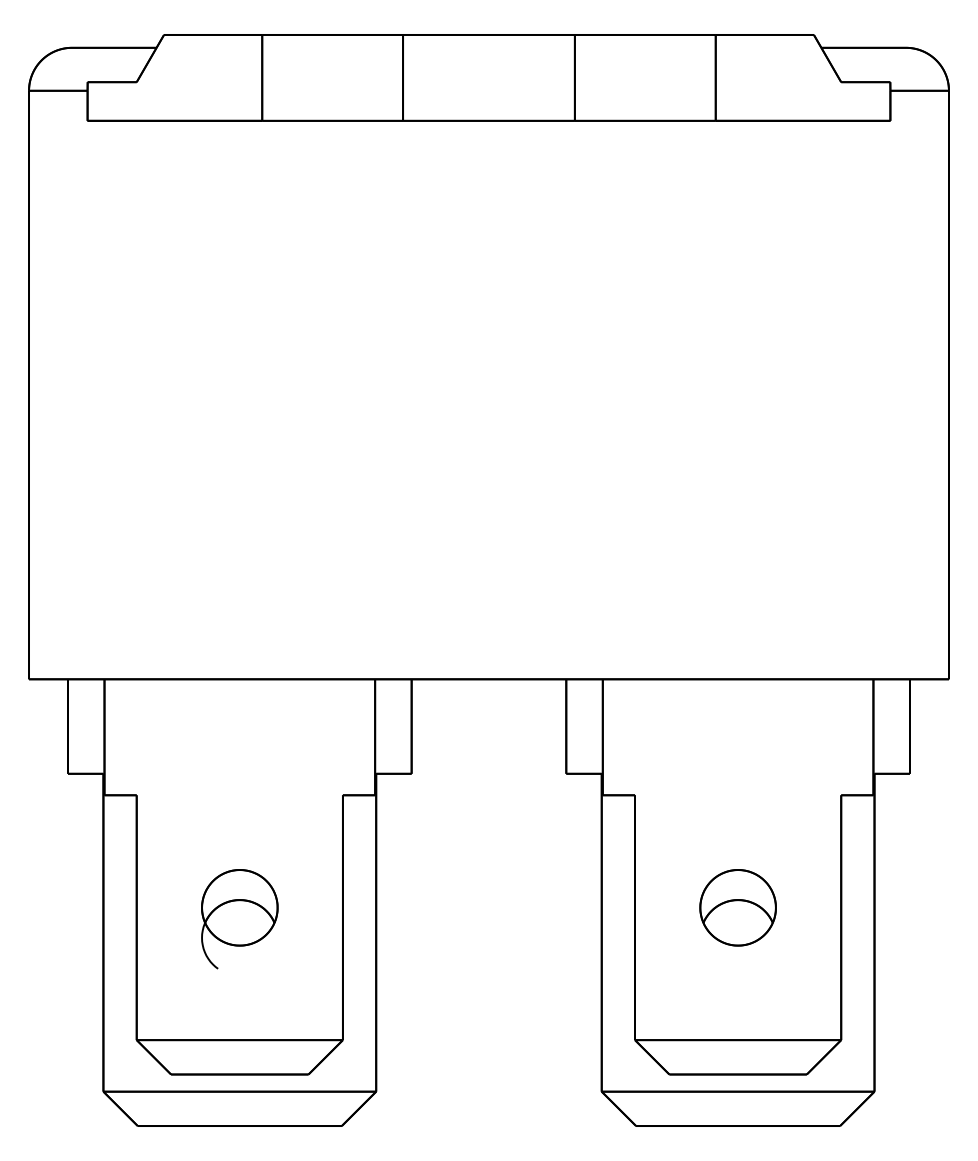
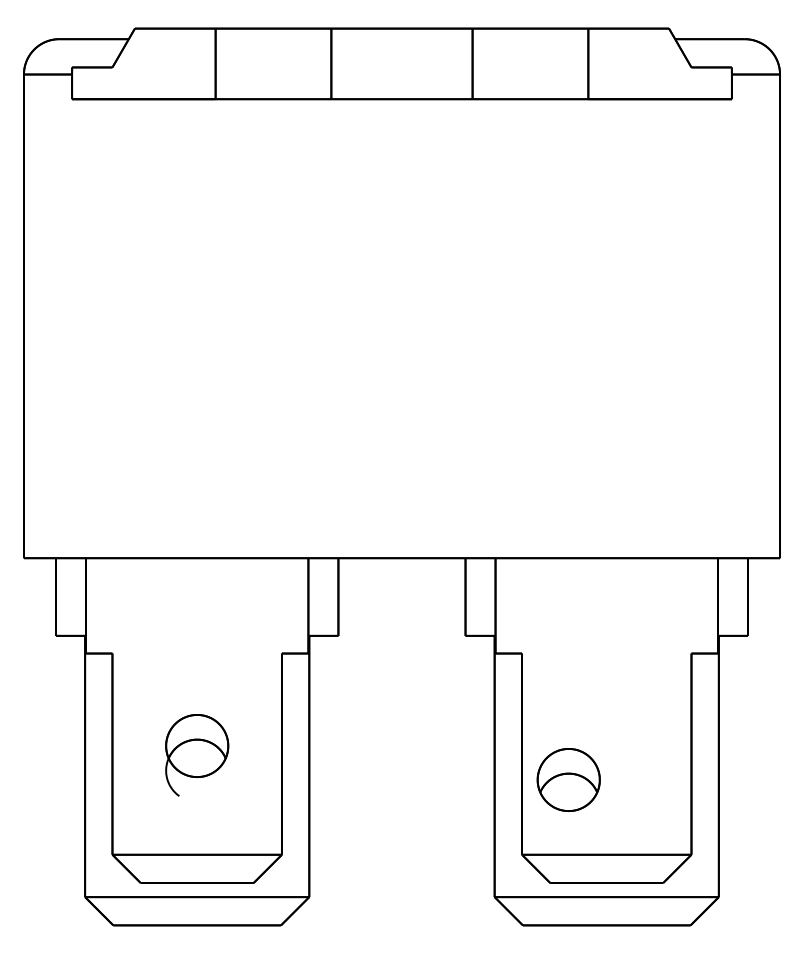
part: (737, 907) -> (568, 779), moved

